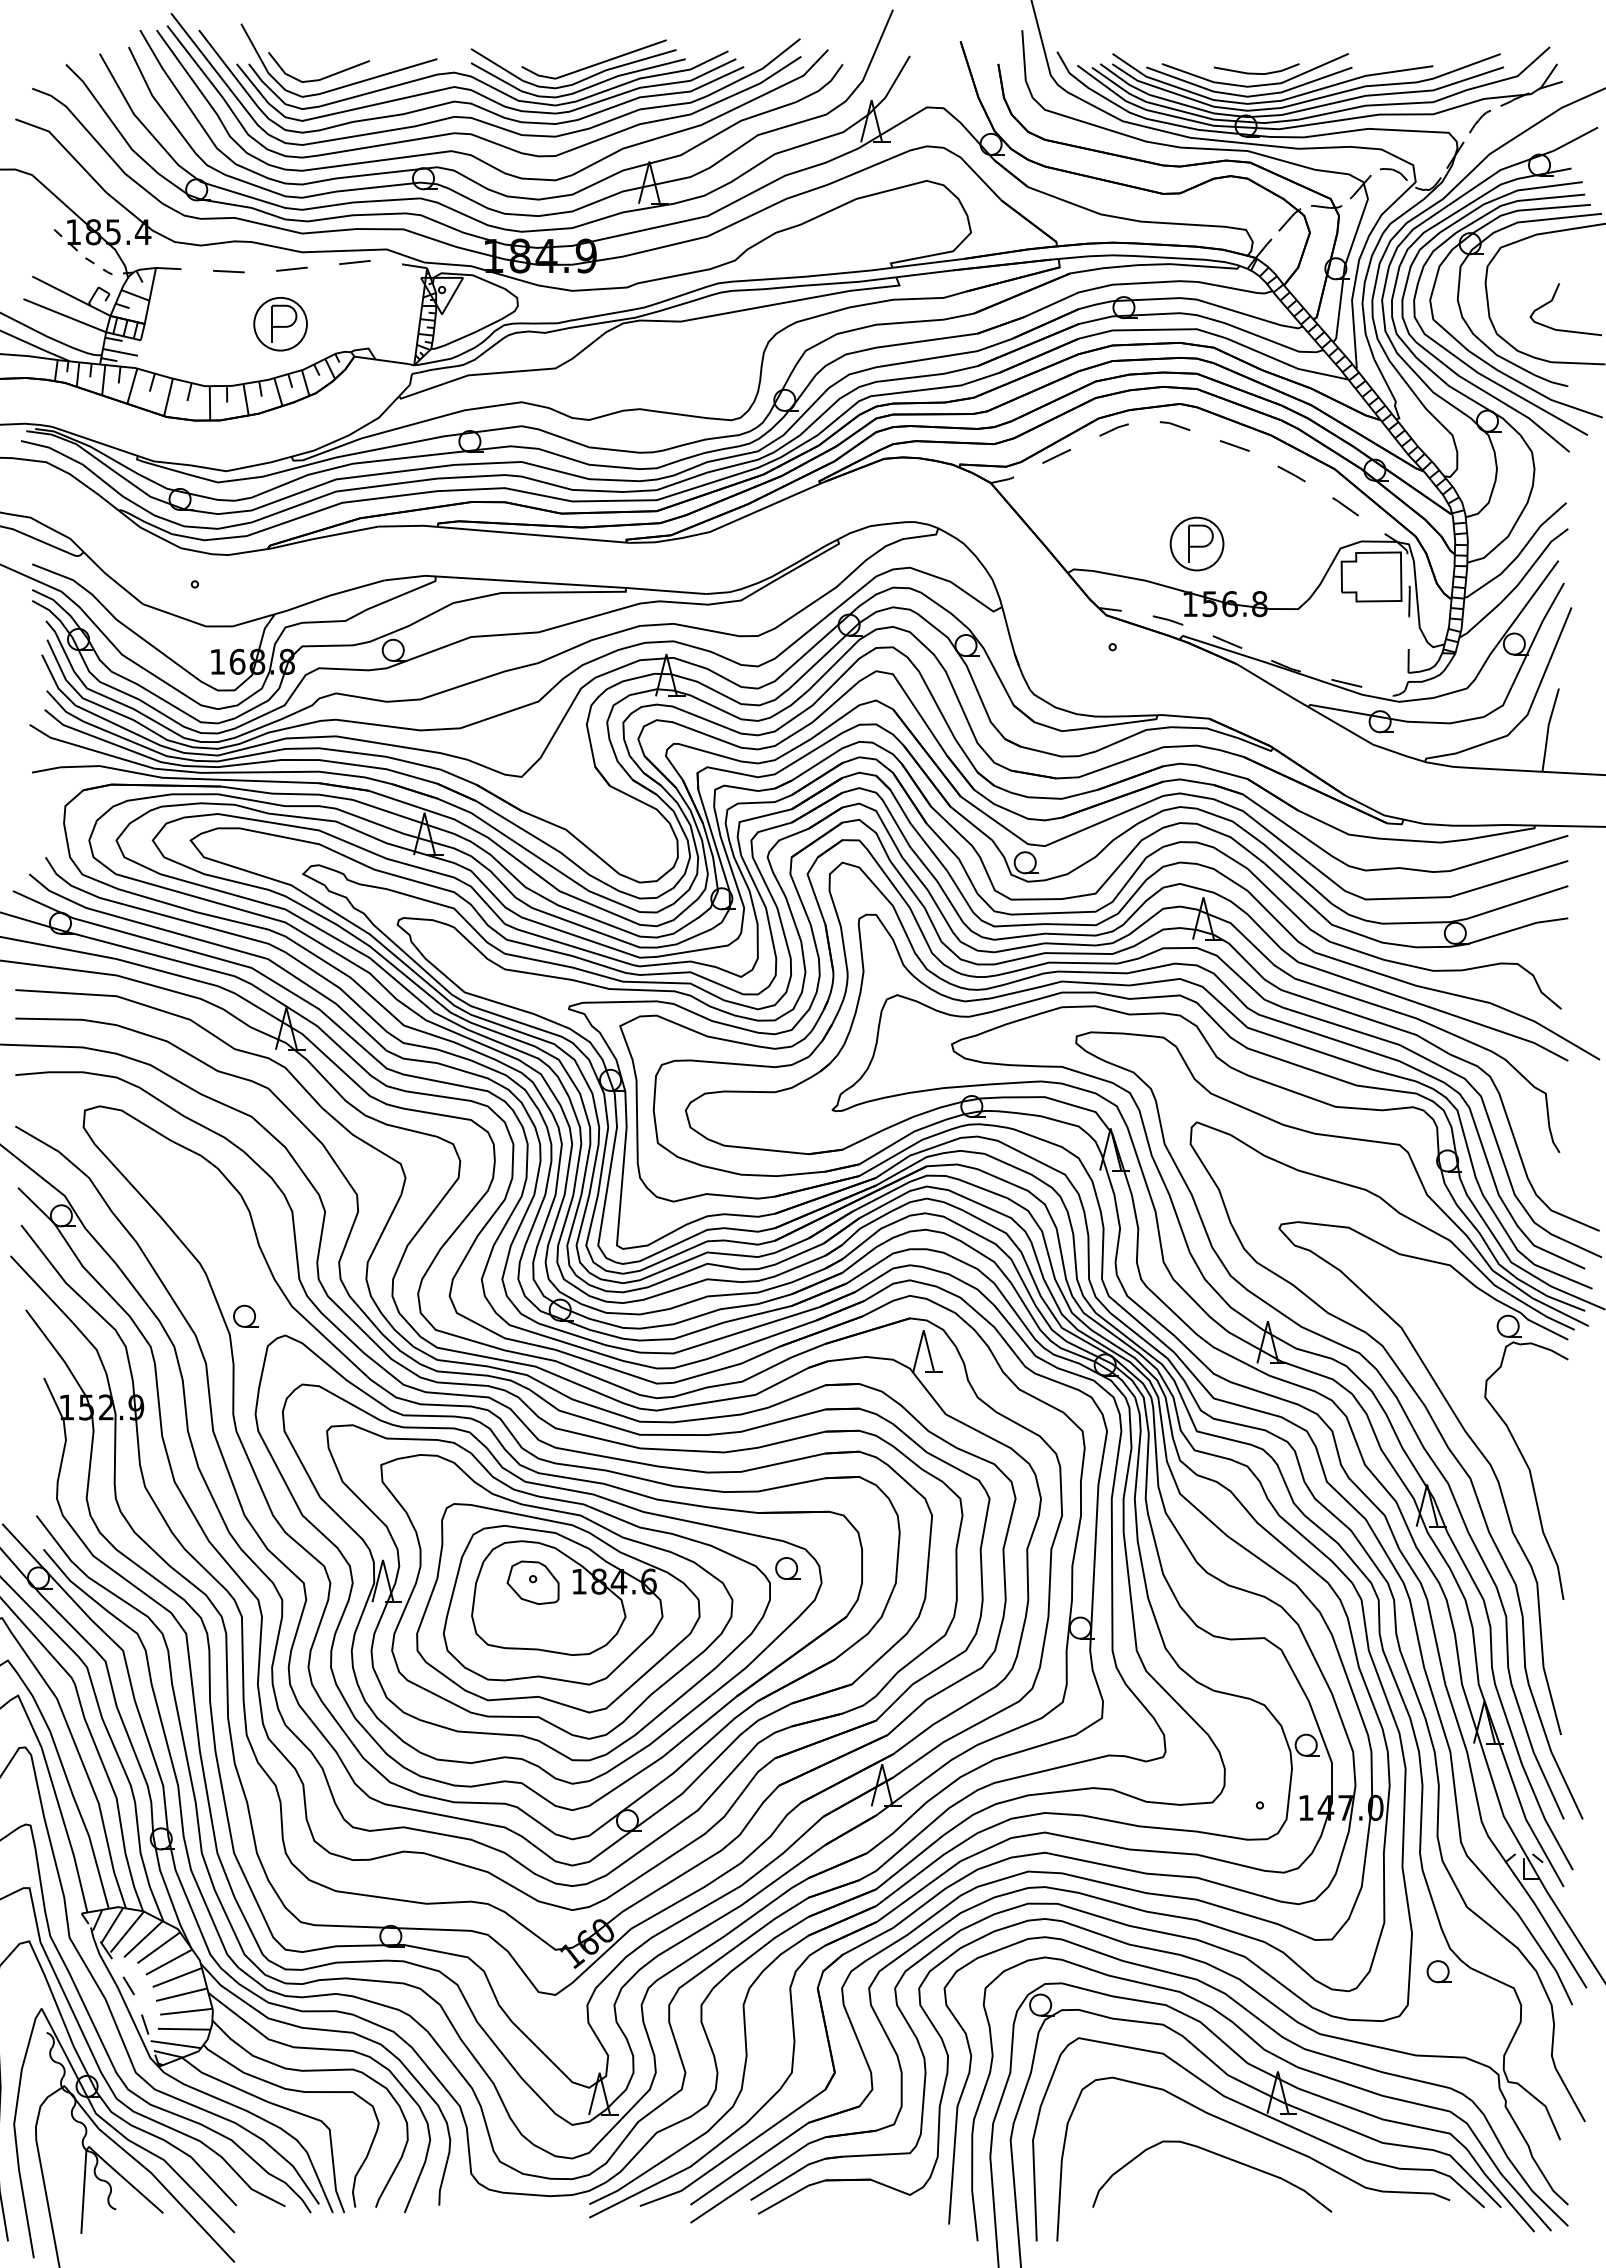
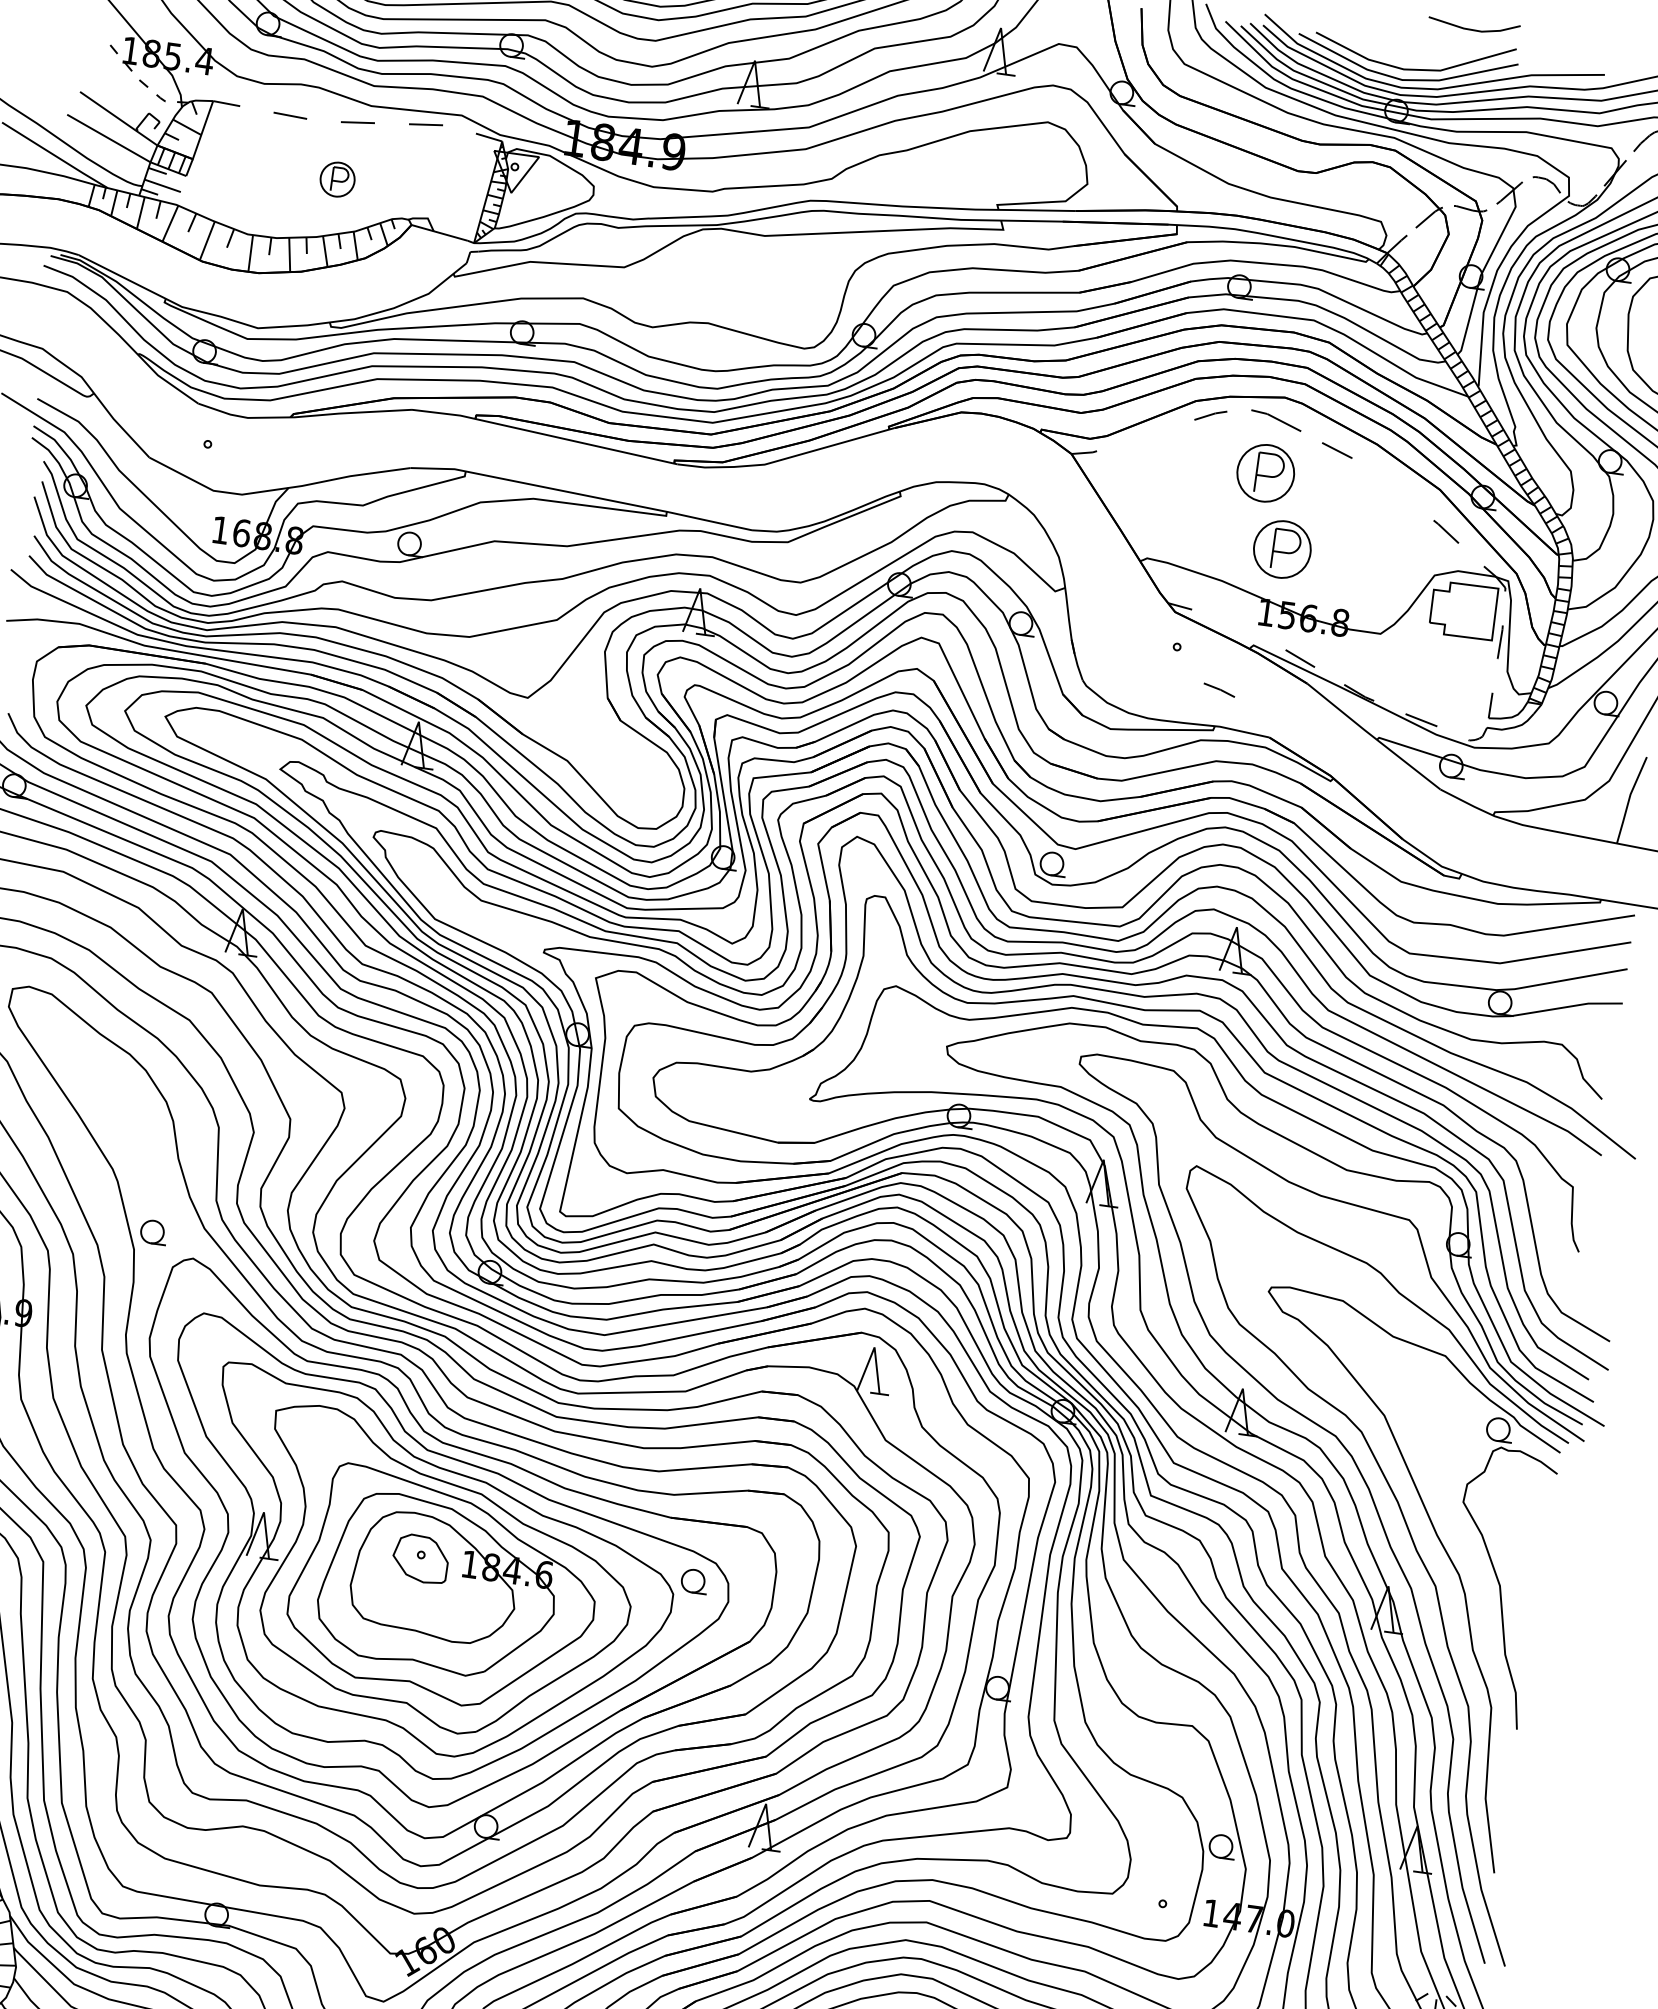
line: (1256, 72) -> (1473, 28), moved
part: (280, 324) -> (337, 179), size x0.6
part: (1174, 425) -> (1275, 419), size x1.6
line: (1056, 456) -> (1145, 435), removed
line: (1291, 473) -> (1393, 488), removed
part: (1171, 475) -> (1265, 472), added
line: (1167, 620) -> (1218, 690), moved

